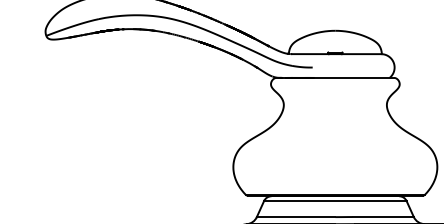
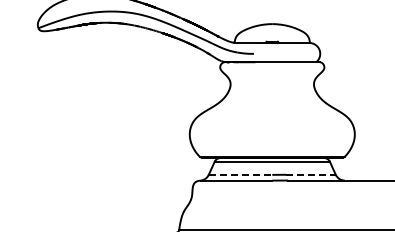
line: (296, 216) -> (240, 174), solid -> dashed
line: (383, 216) -> (311, 174), solid -> dashed

